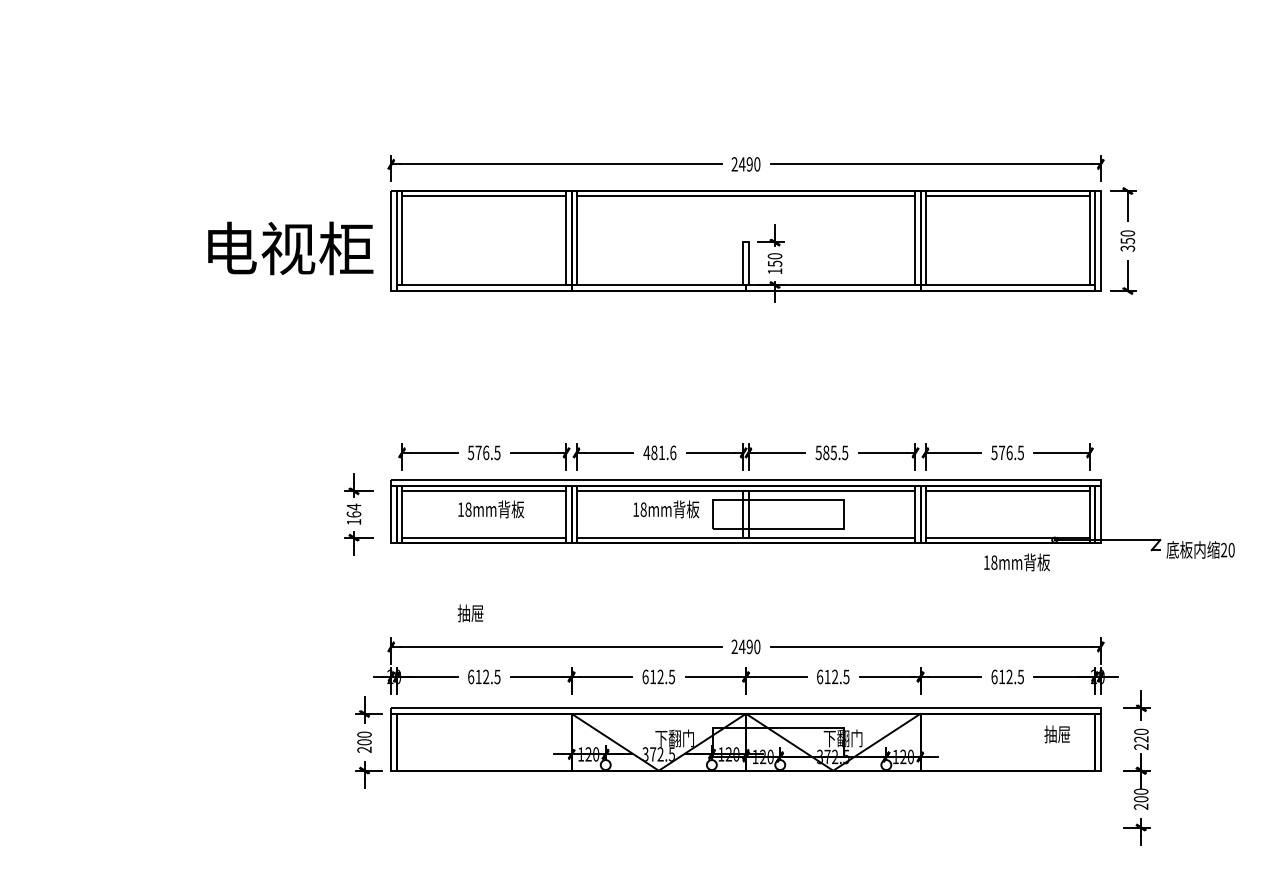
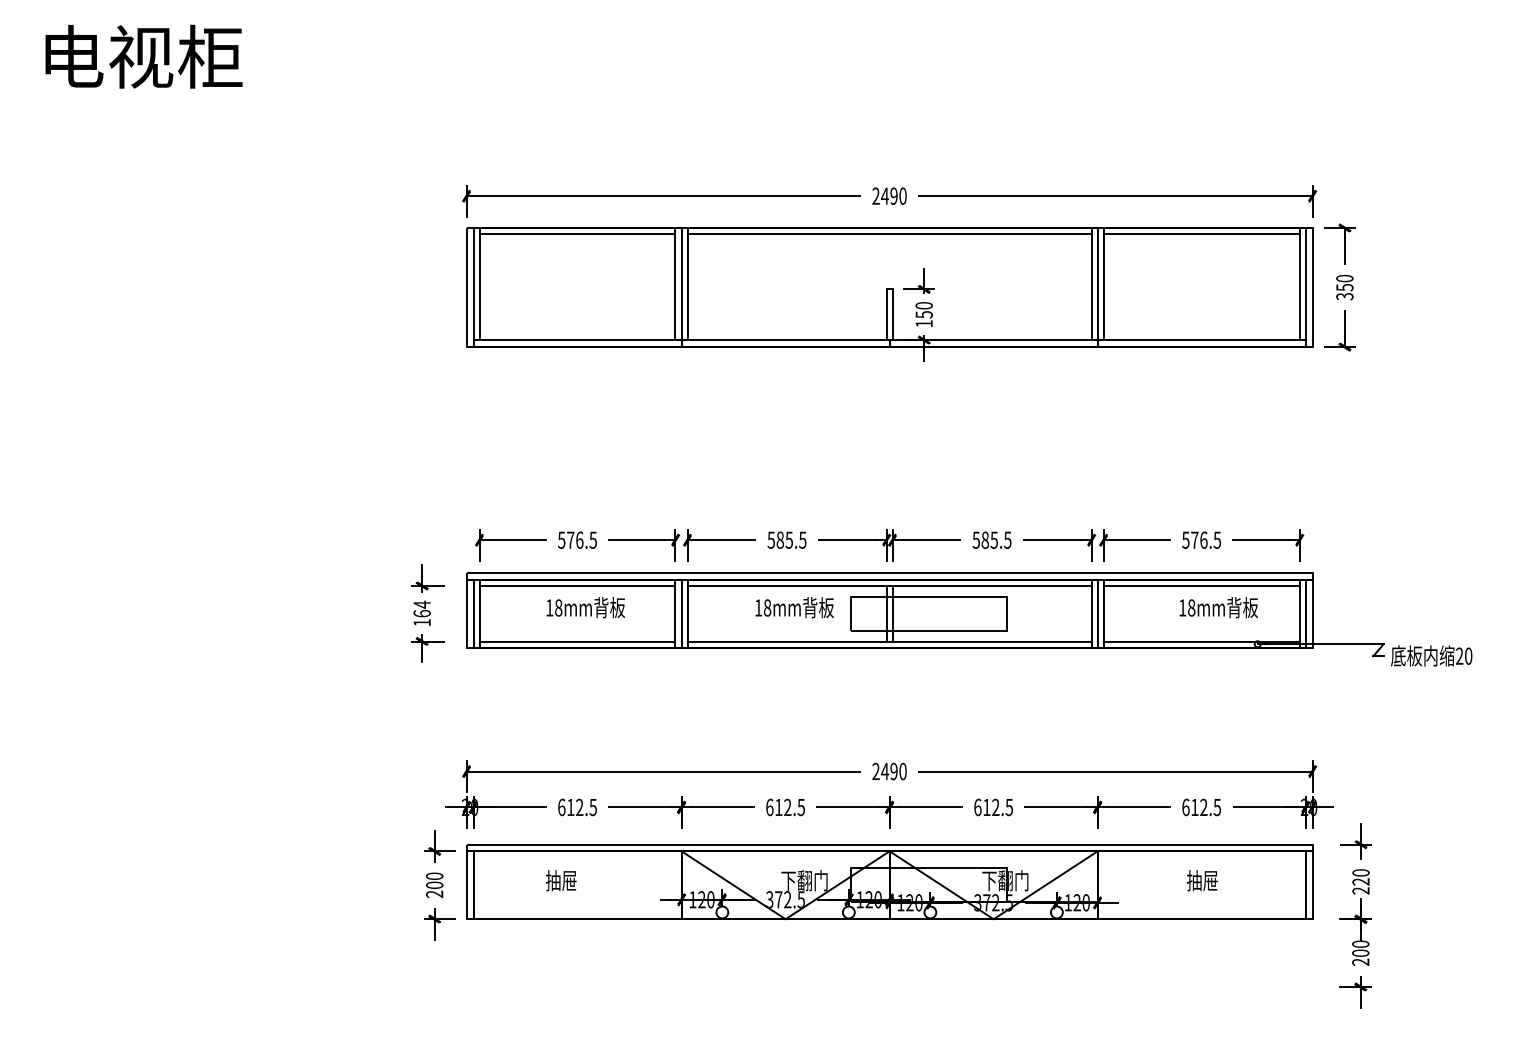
text: (290, 248) -> (143, 56), moved
text: (659, 452) -> (786, 539), 481.6 -> 585.5
text: (1016, 562) -> (1218, 607), moved
text: (470, 613) -> (561, 880), moved
text: (1057, 734) -> (1202, 880), moved

